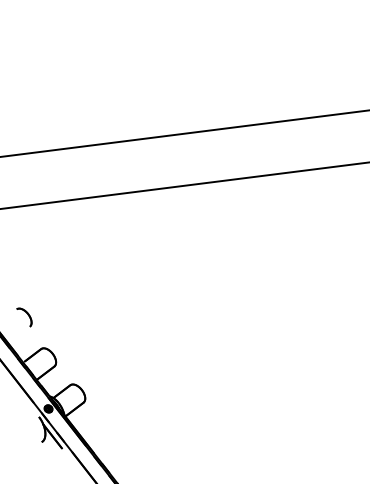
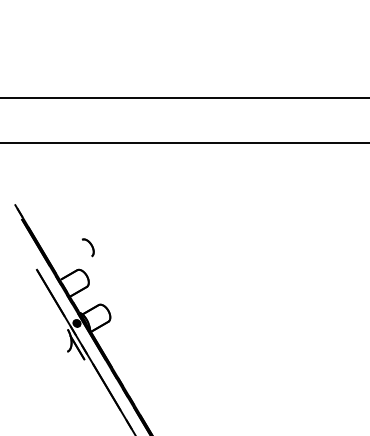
part: (23, 317) -> (87, 247), moved

